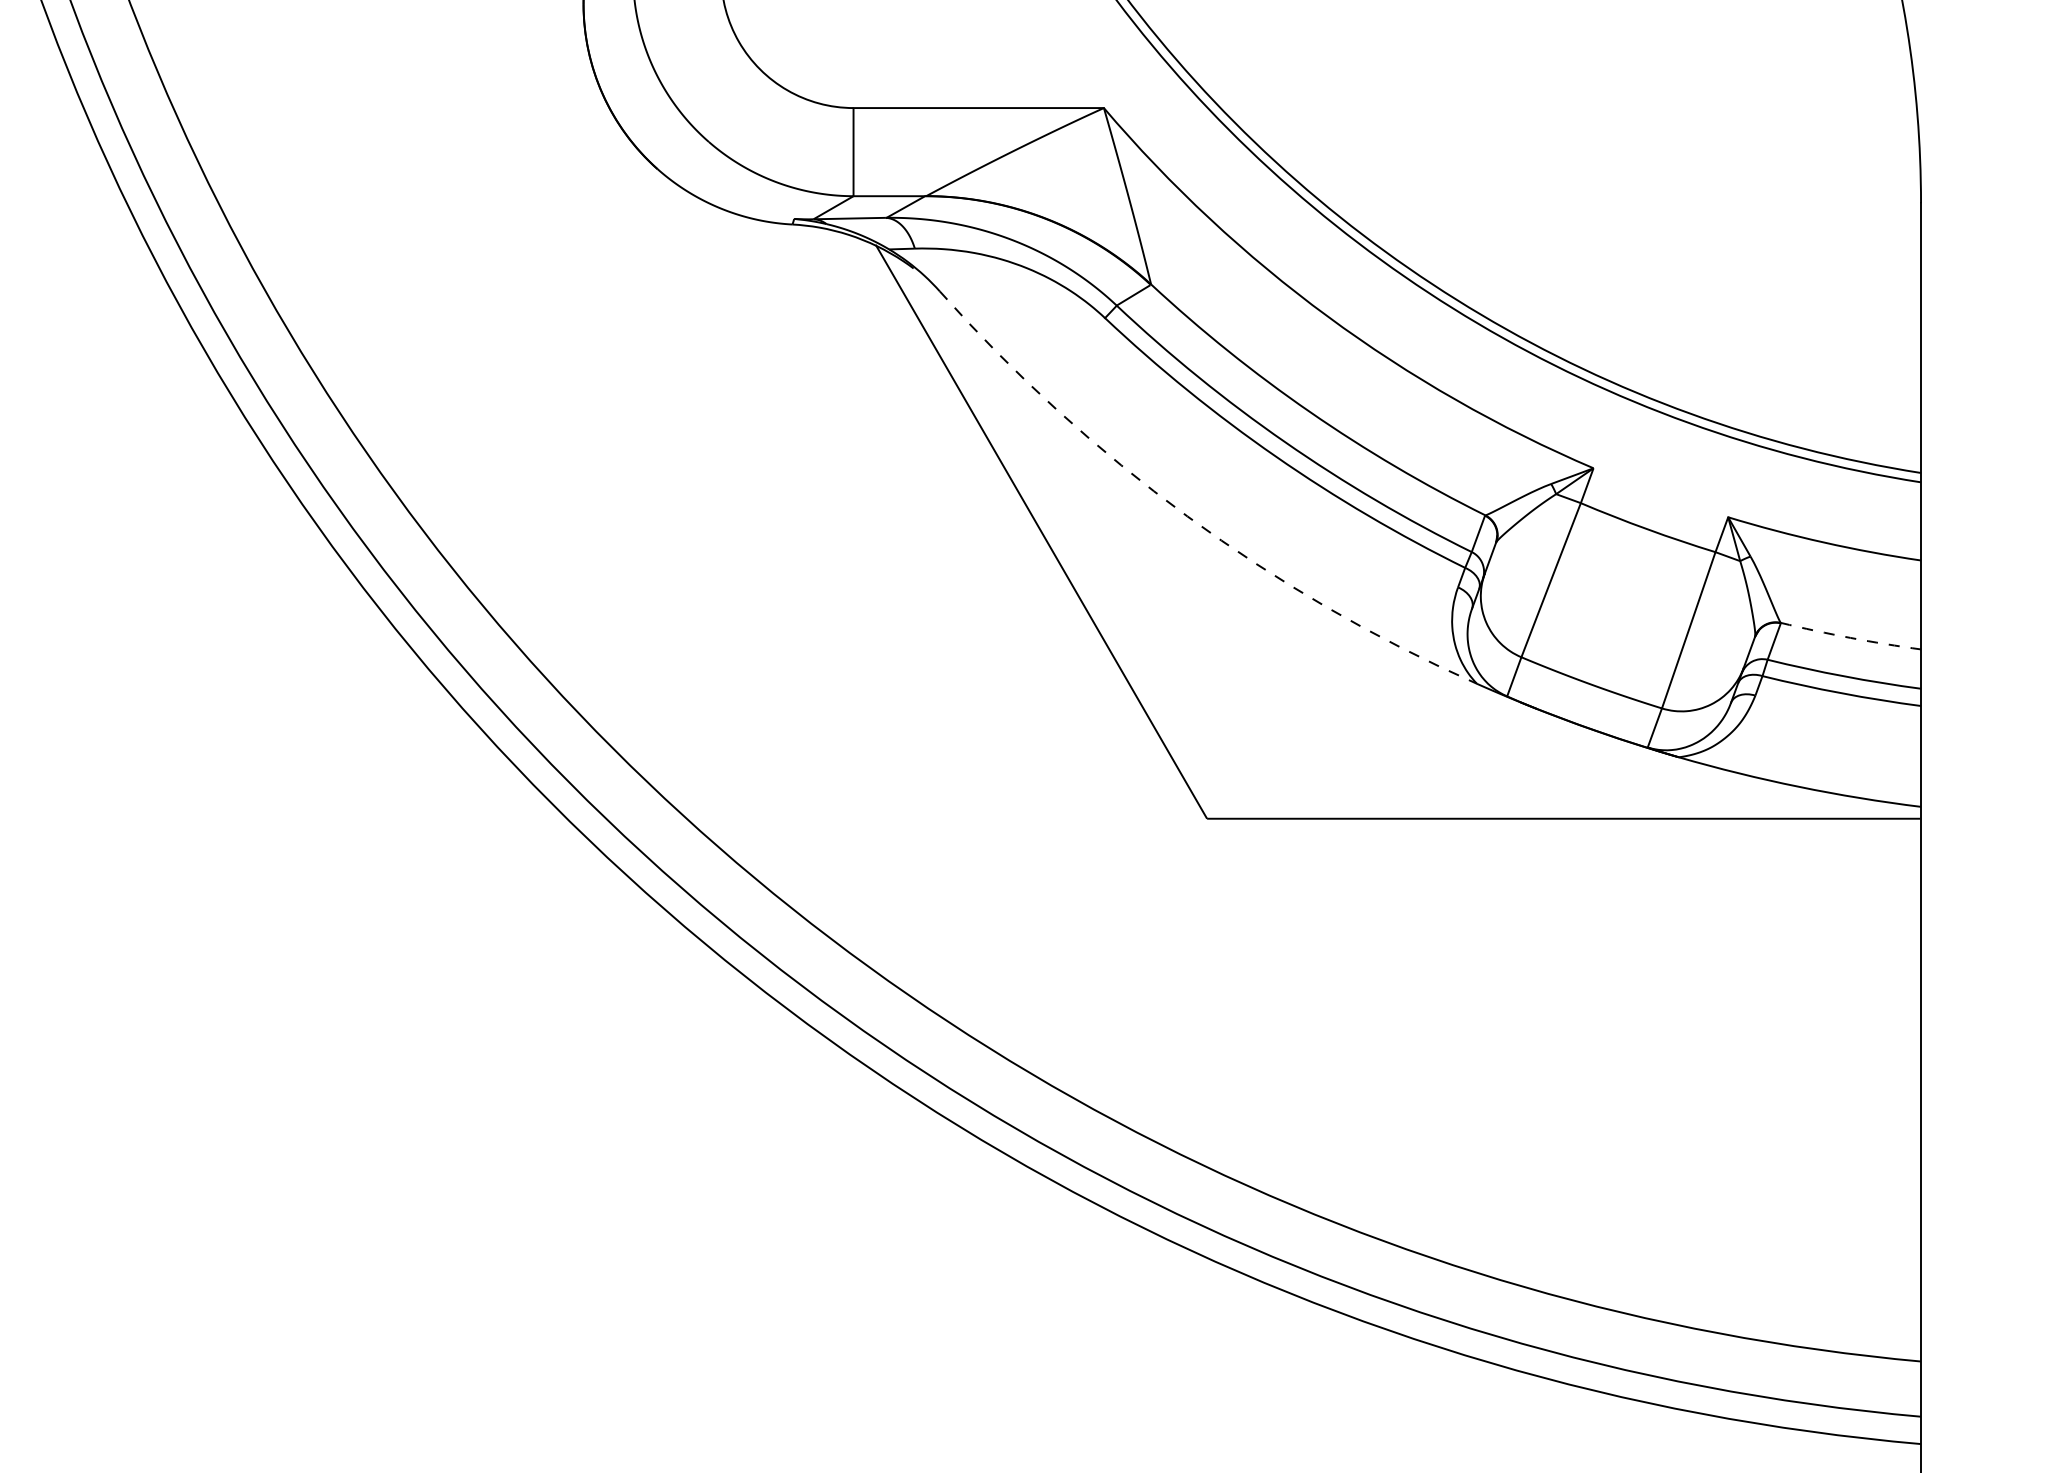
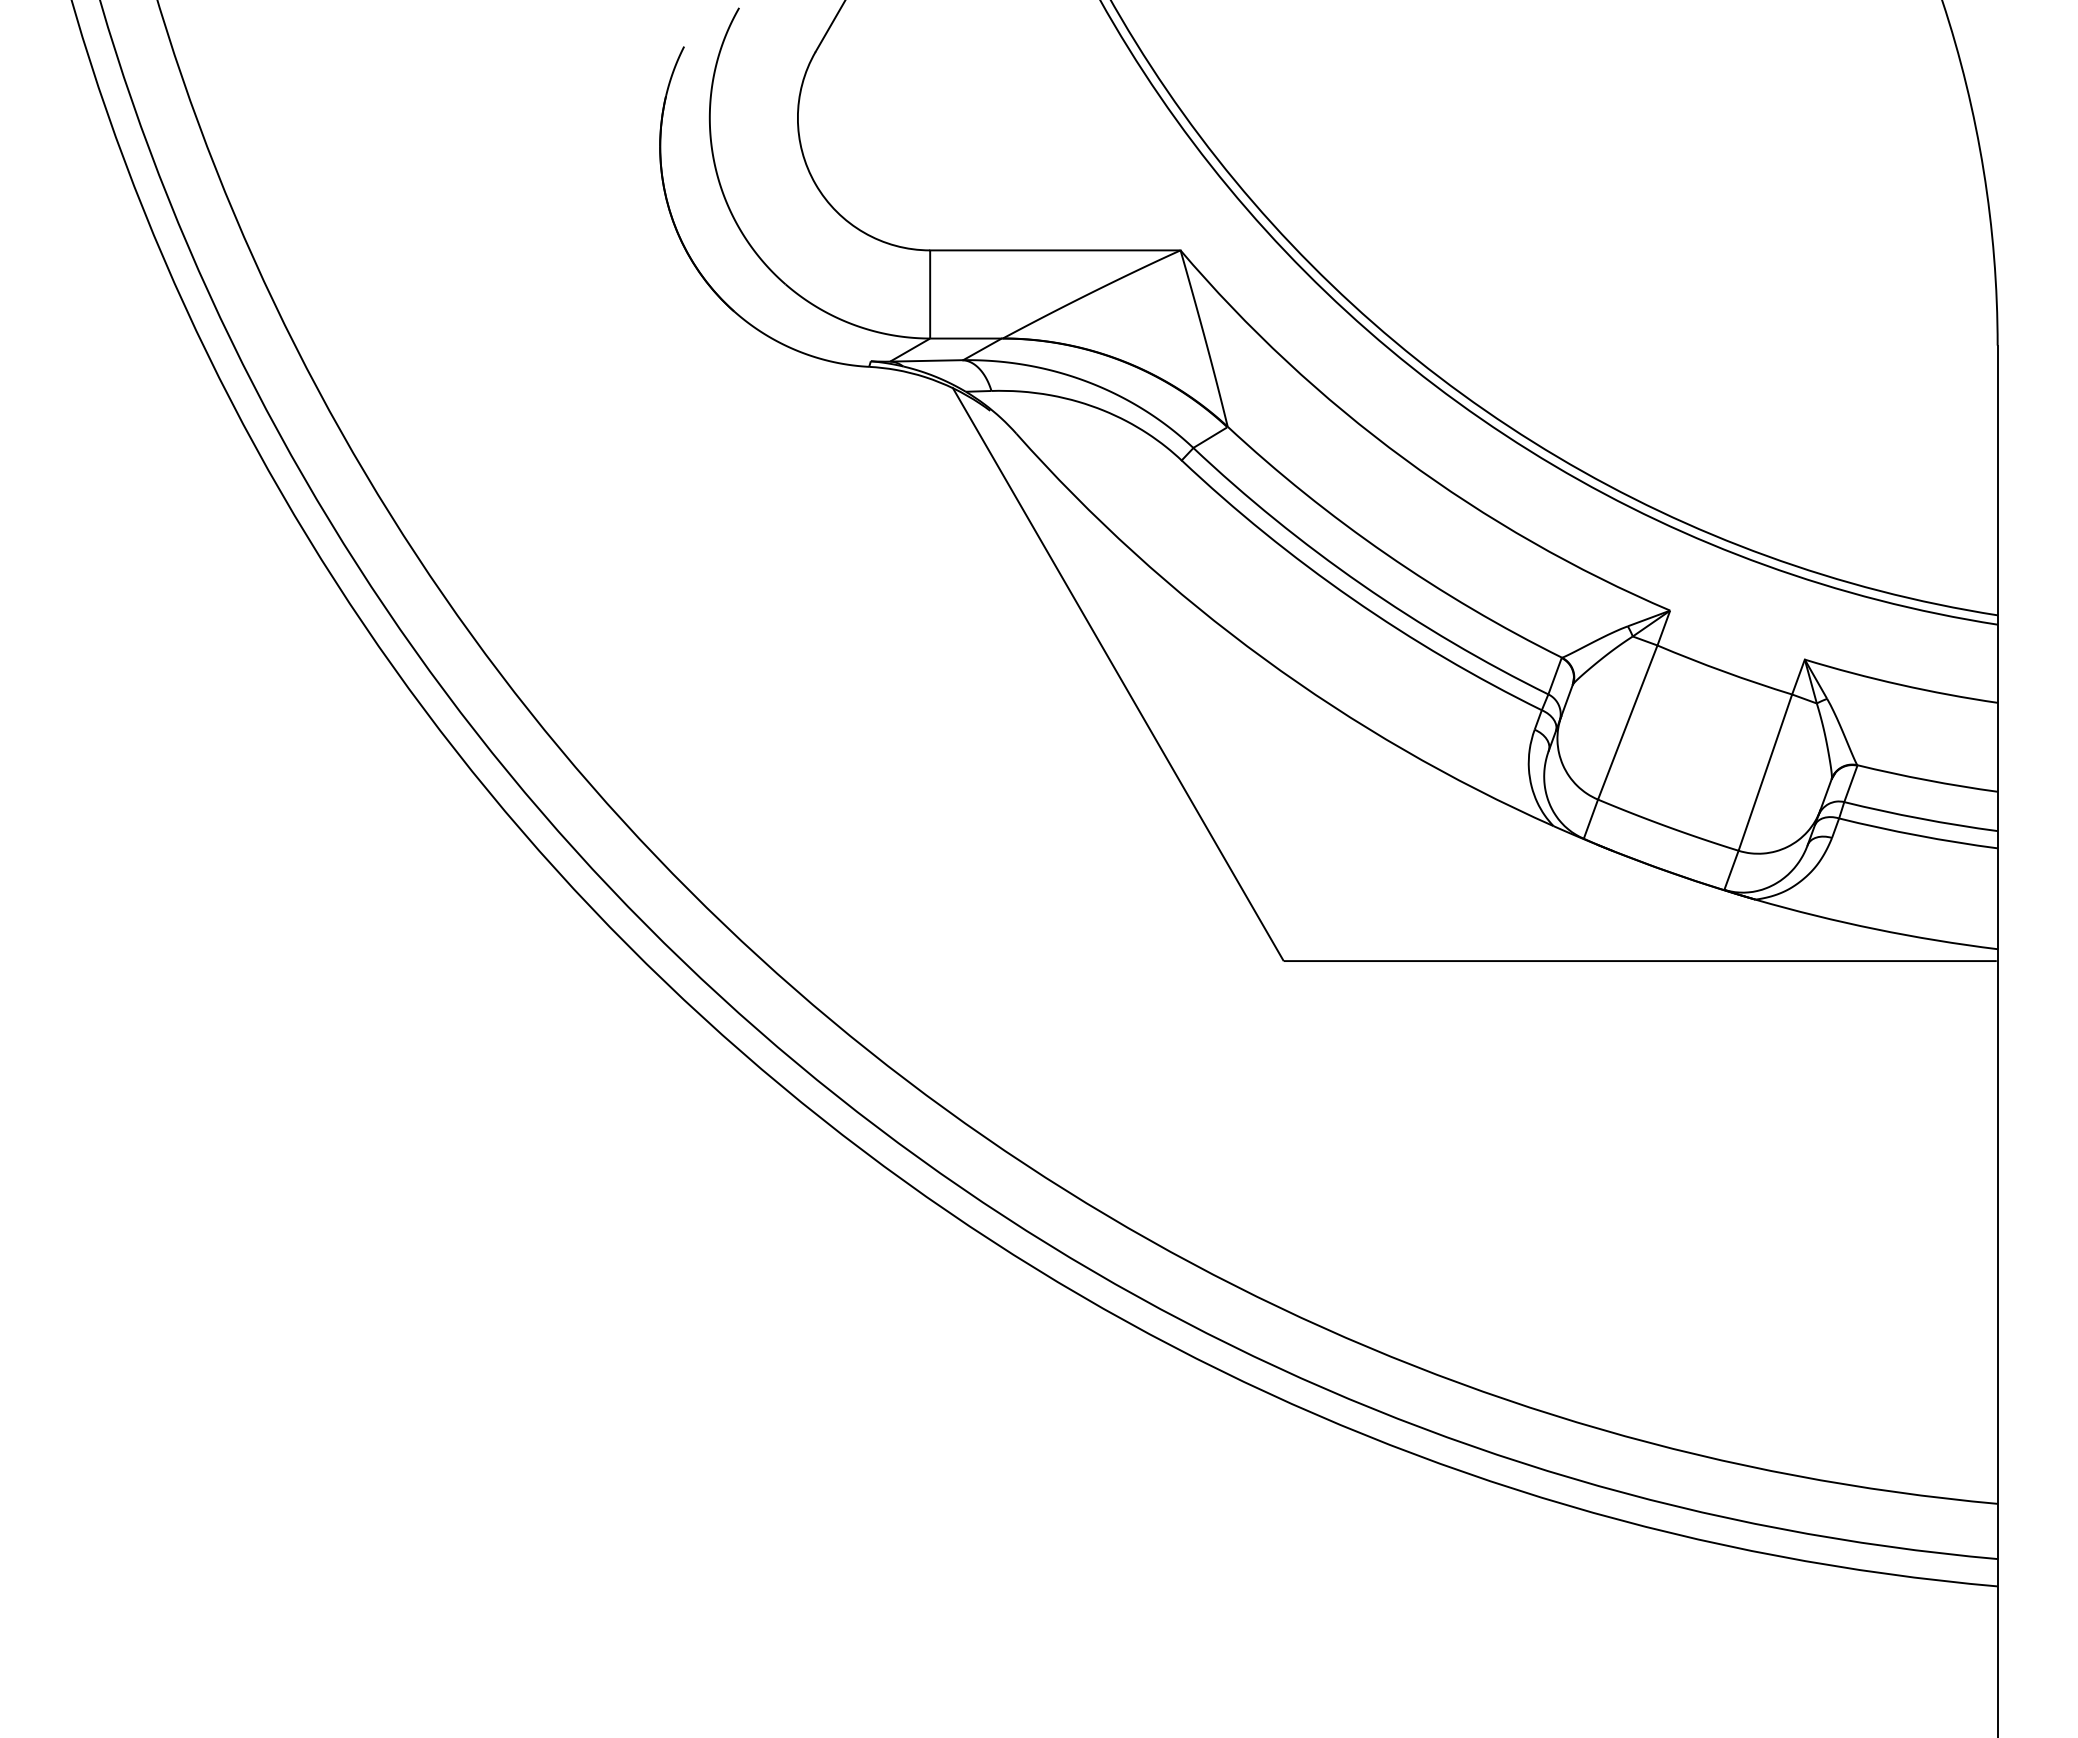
arc: (1187, 516) -> (1264, 658), dashed -> solid
arc: (1850, 638) -> (1927, 780), dashed -> solid

